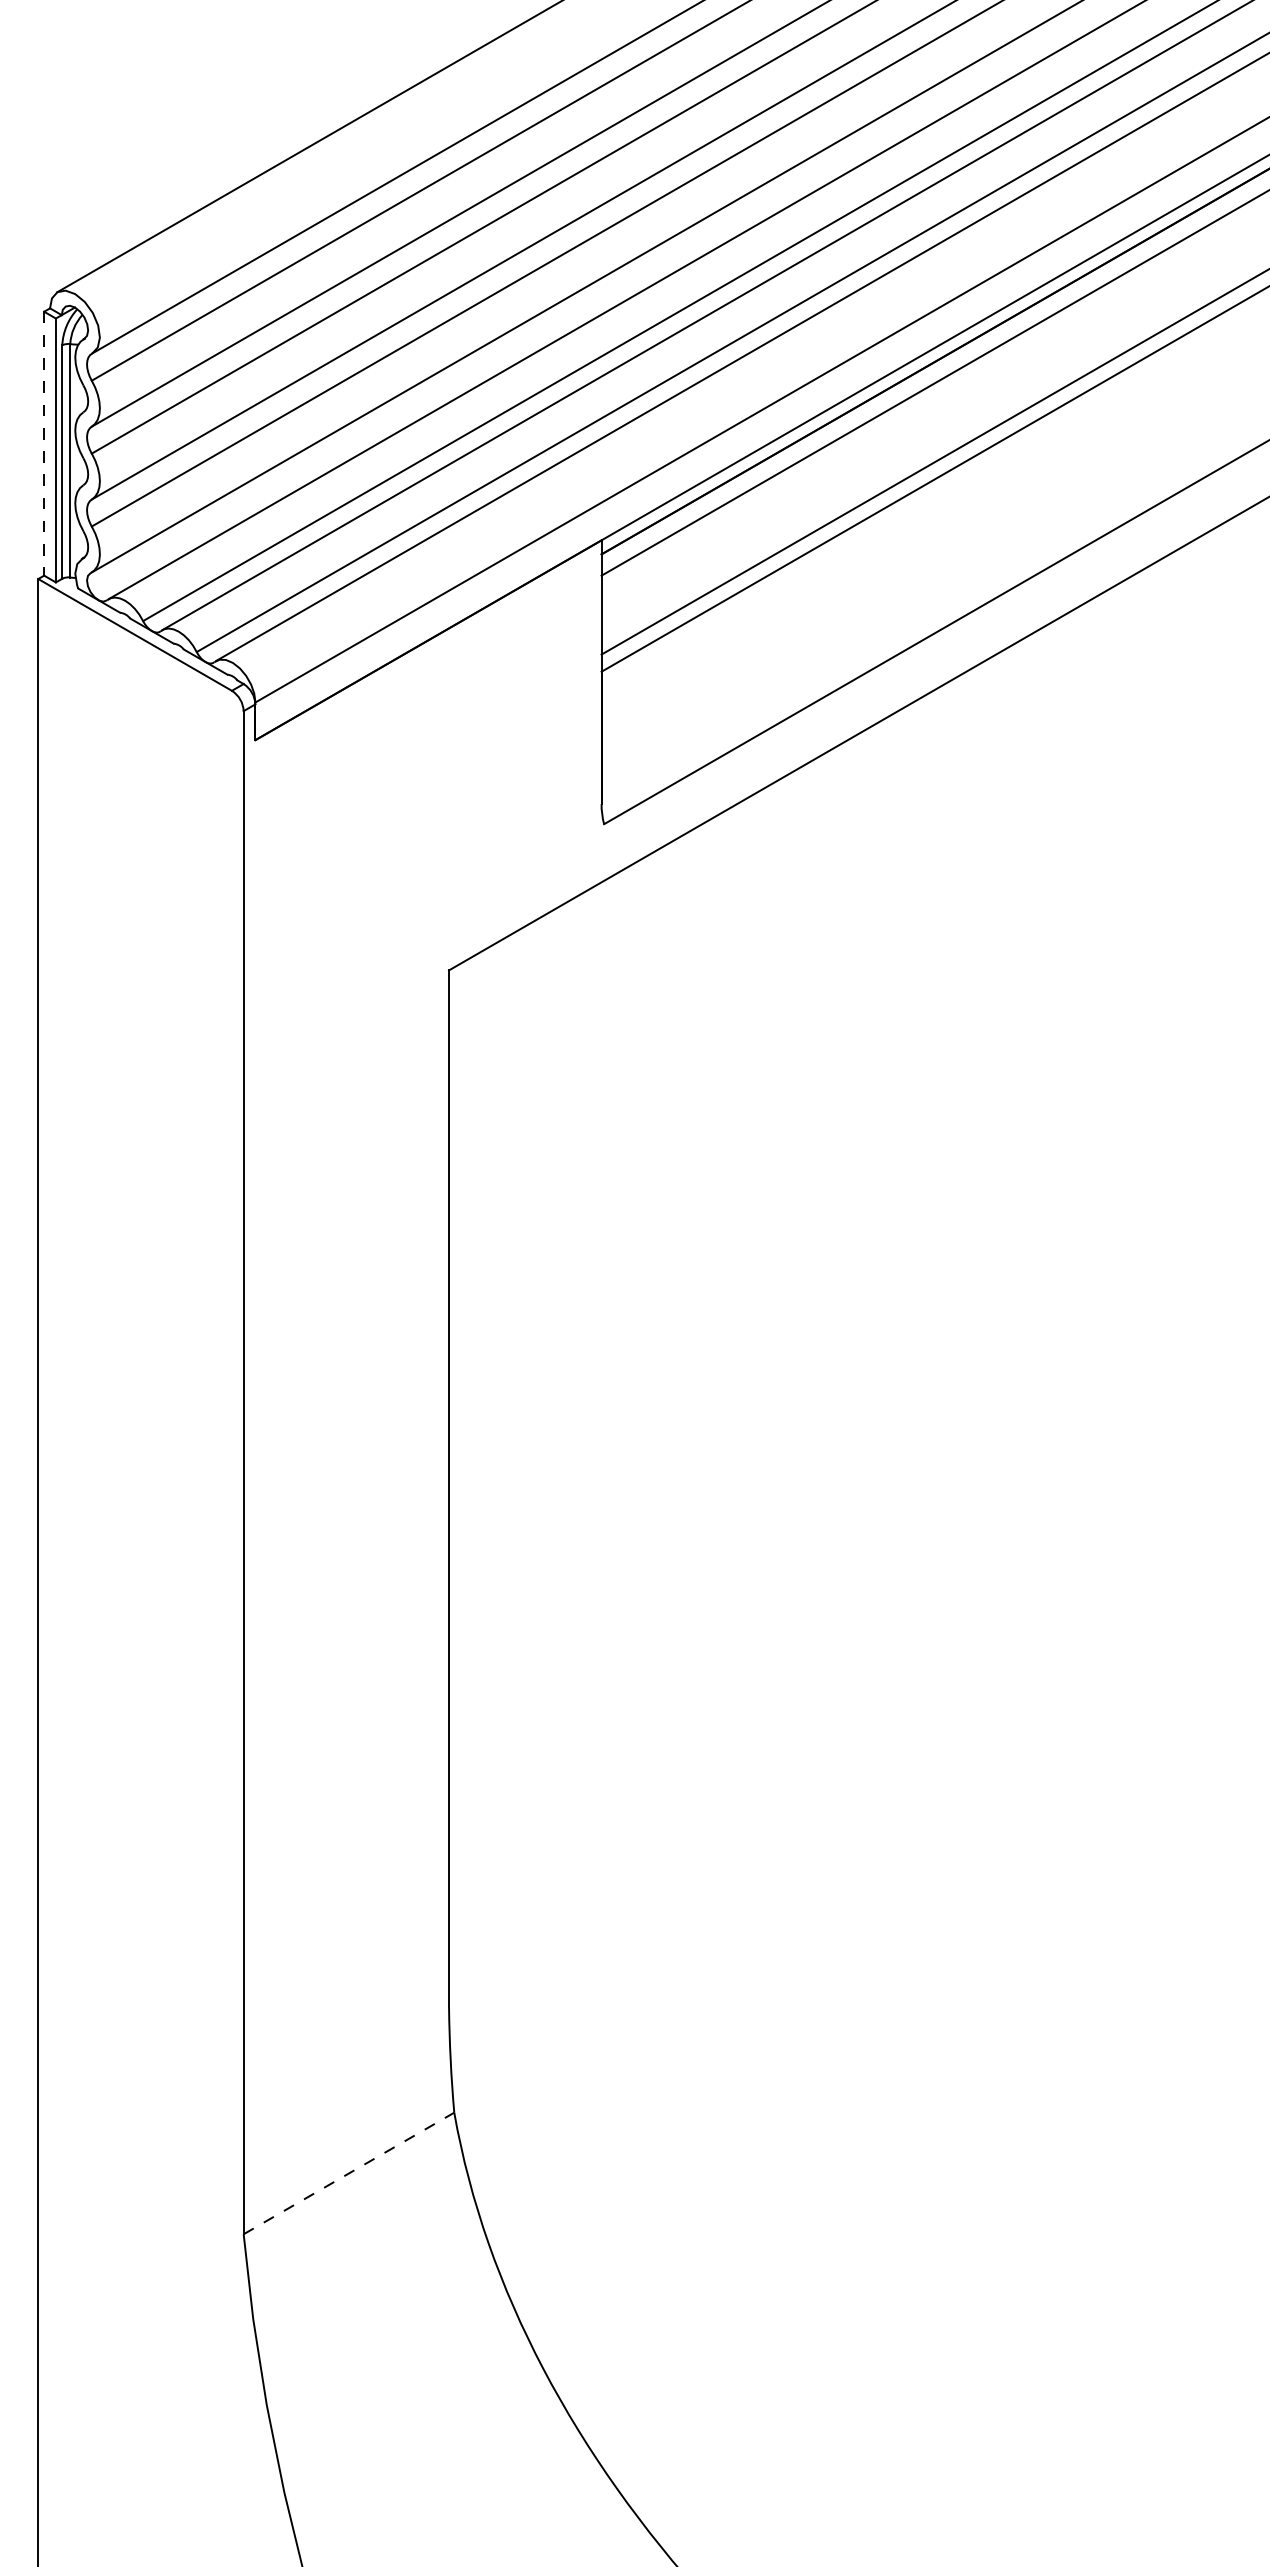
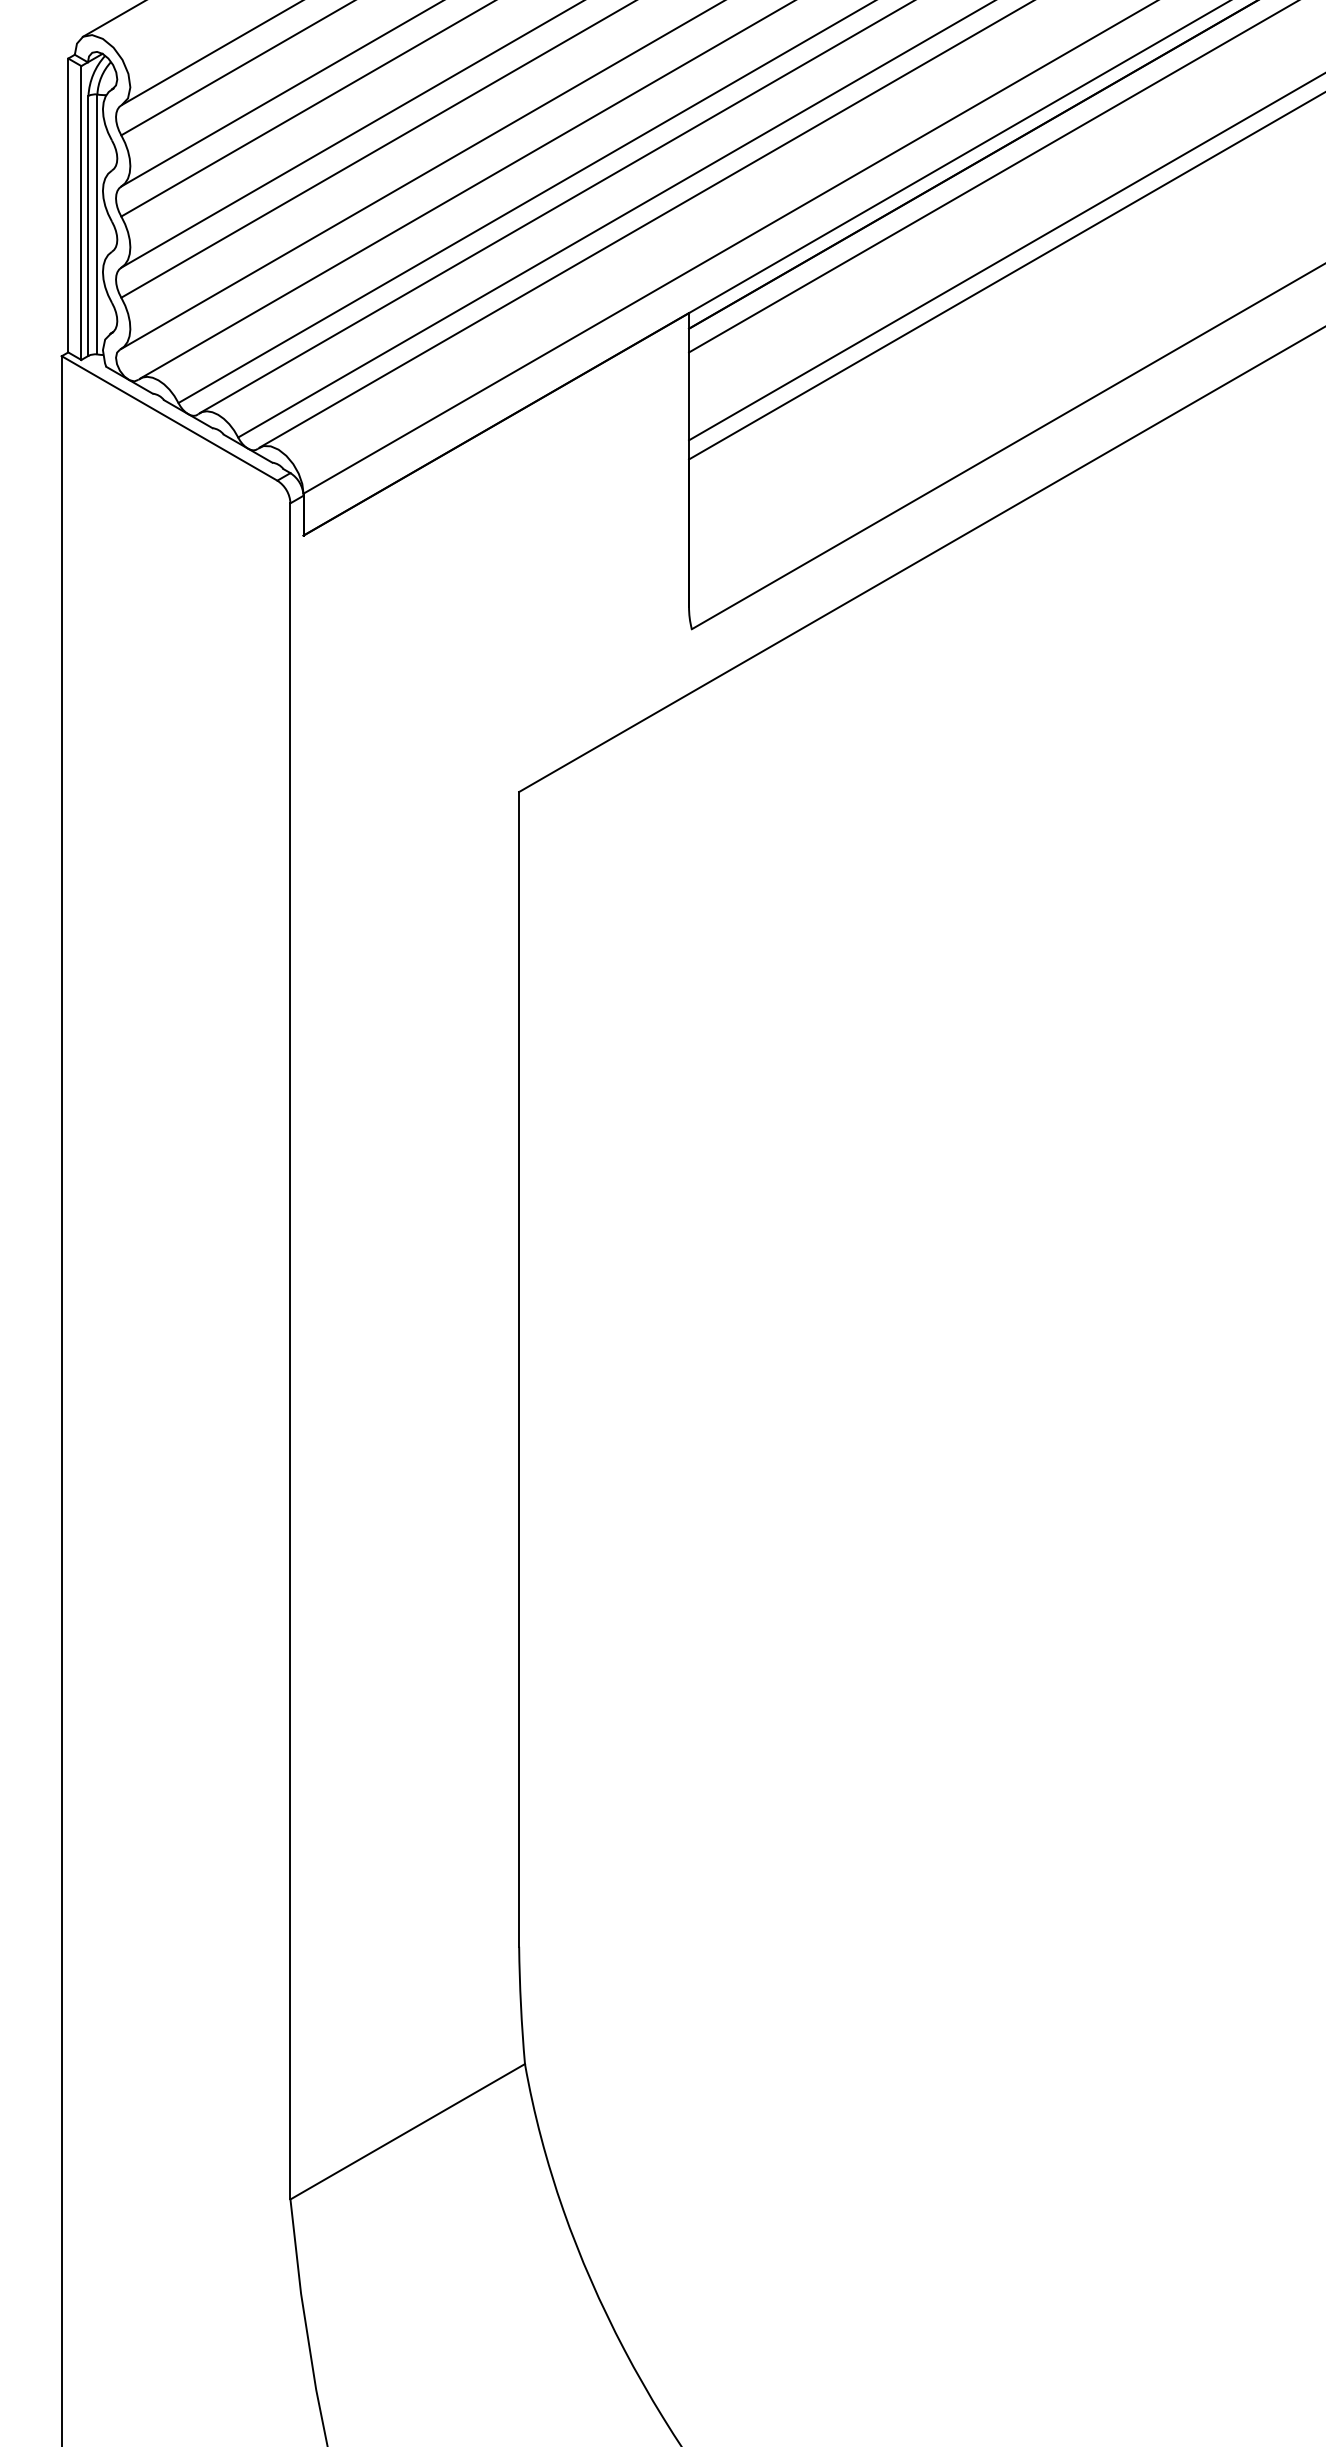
line: (44, 443) -> (68, 205), dashed -> solid
line: (348, 2173) -> (407, 2131), dashed -> solid

